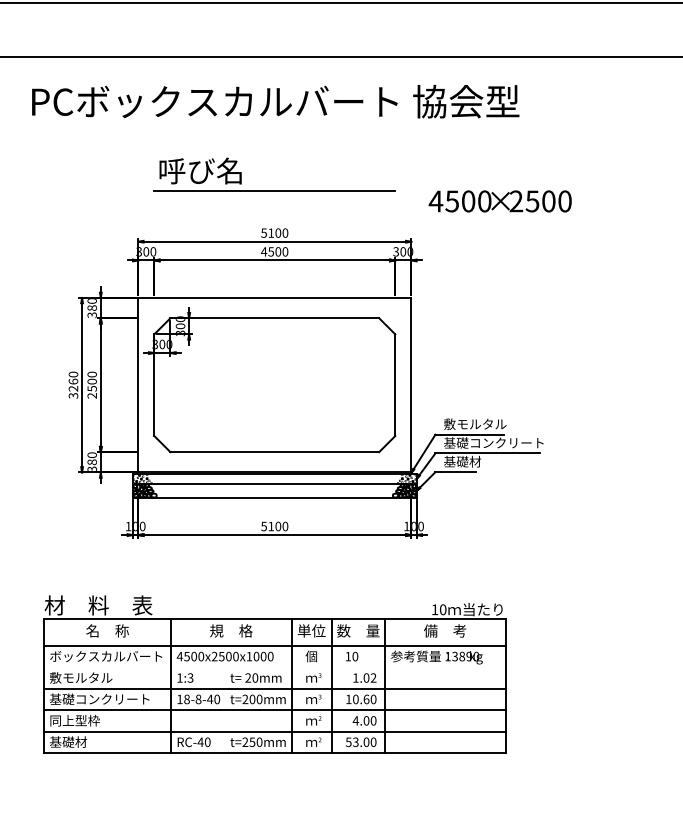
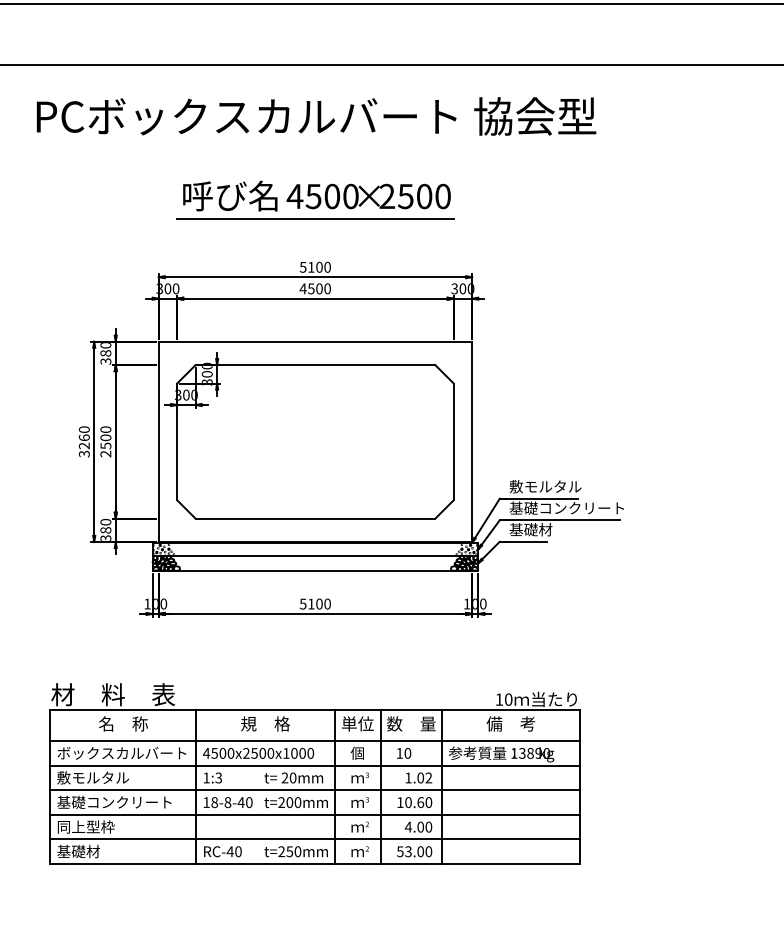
text: (499, 201) -> (367, 196), moved
line: (274, 667) -> (315, 765), added

